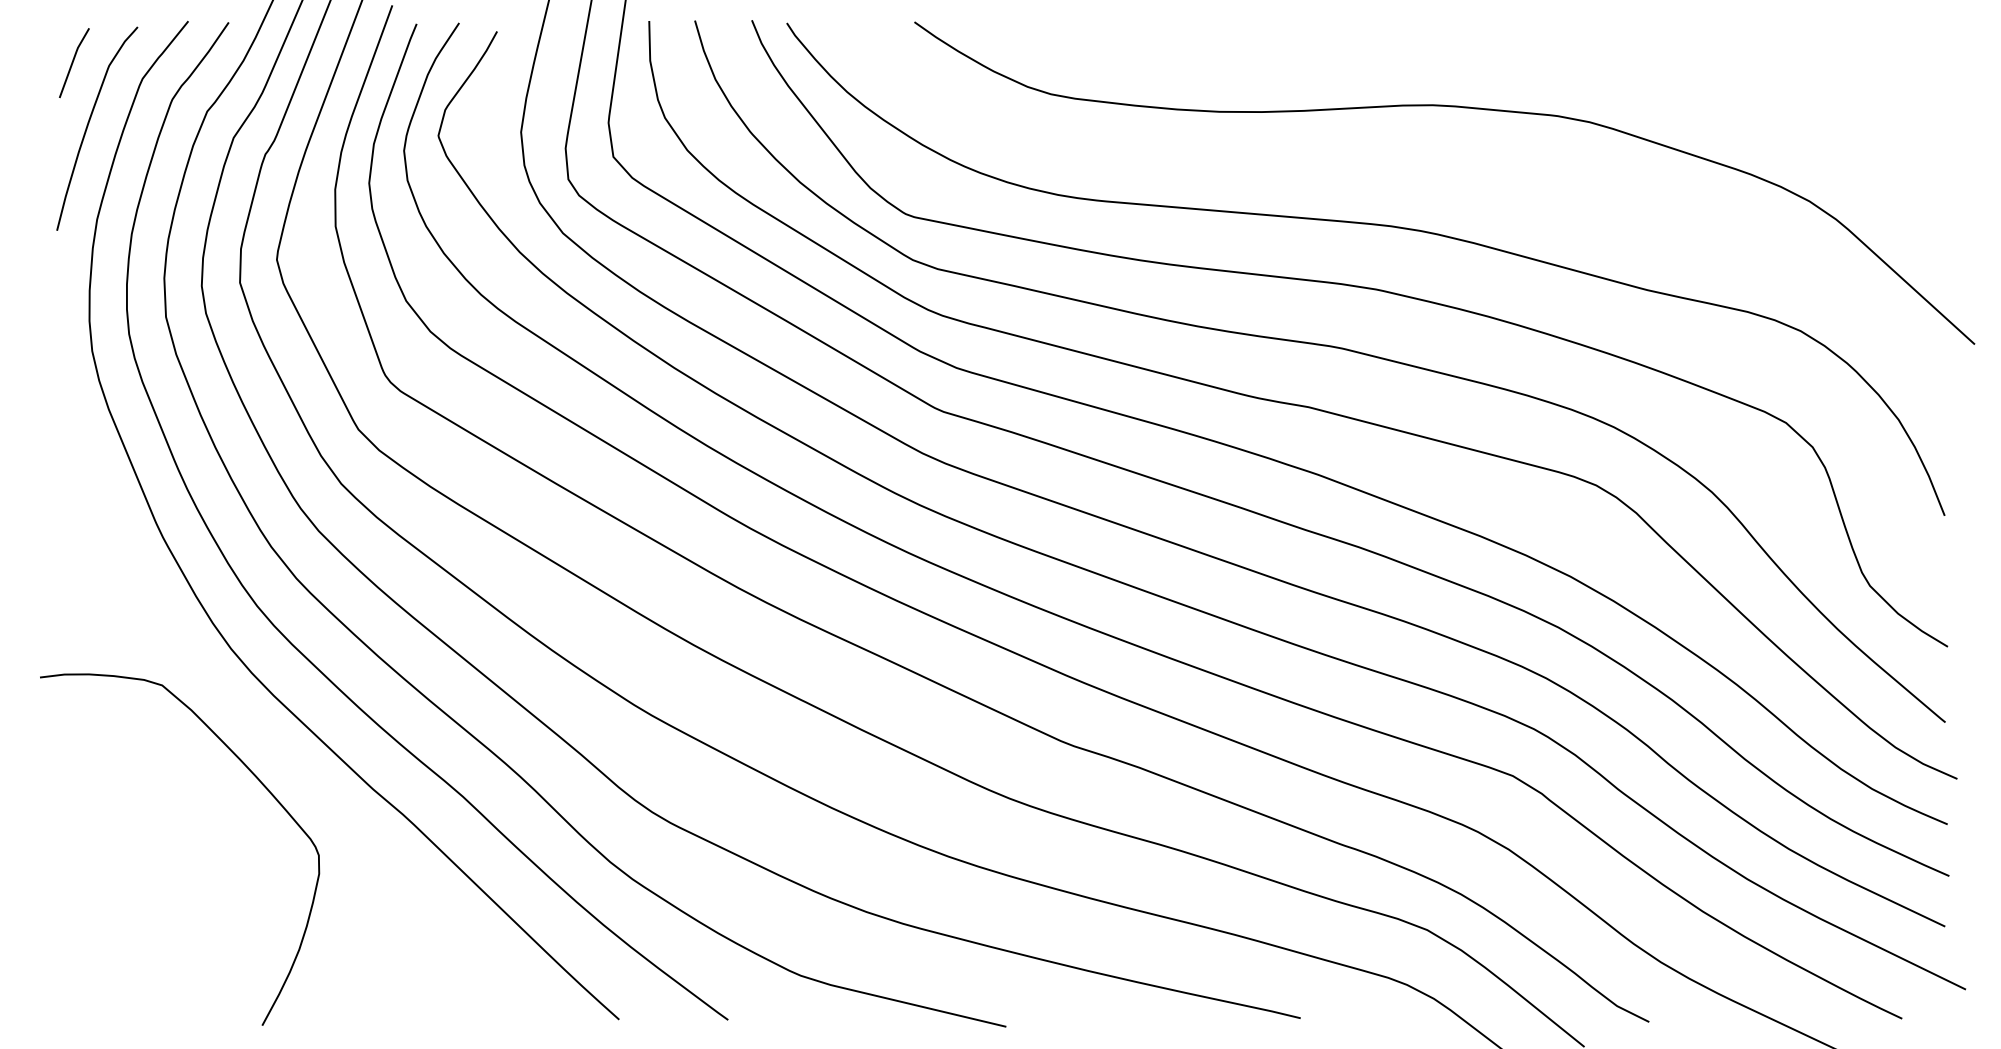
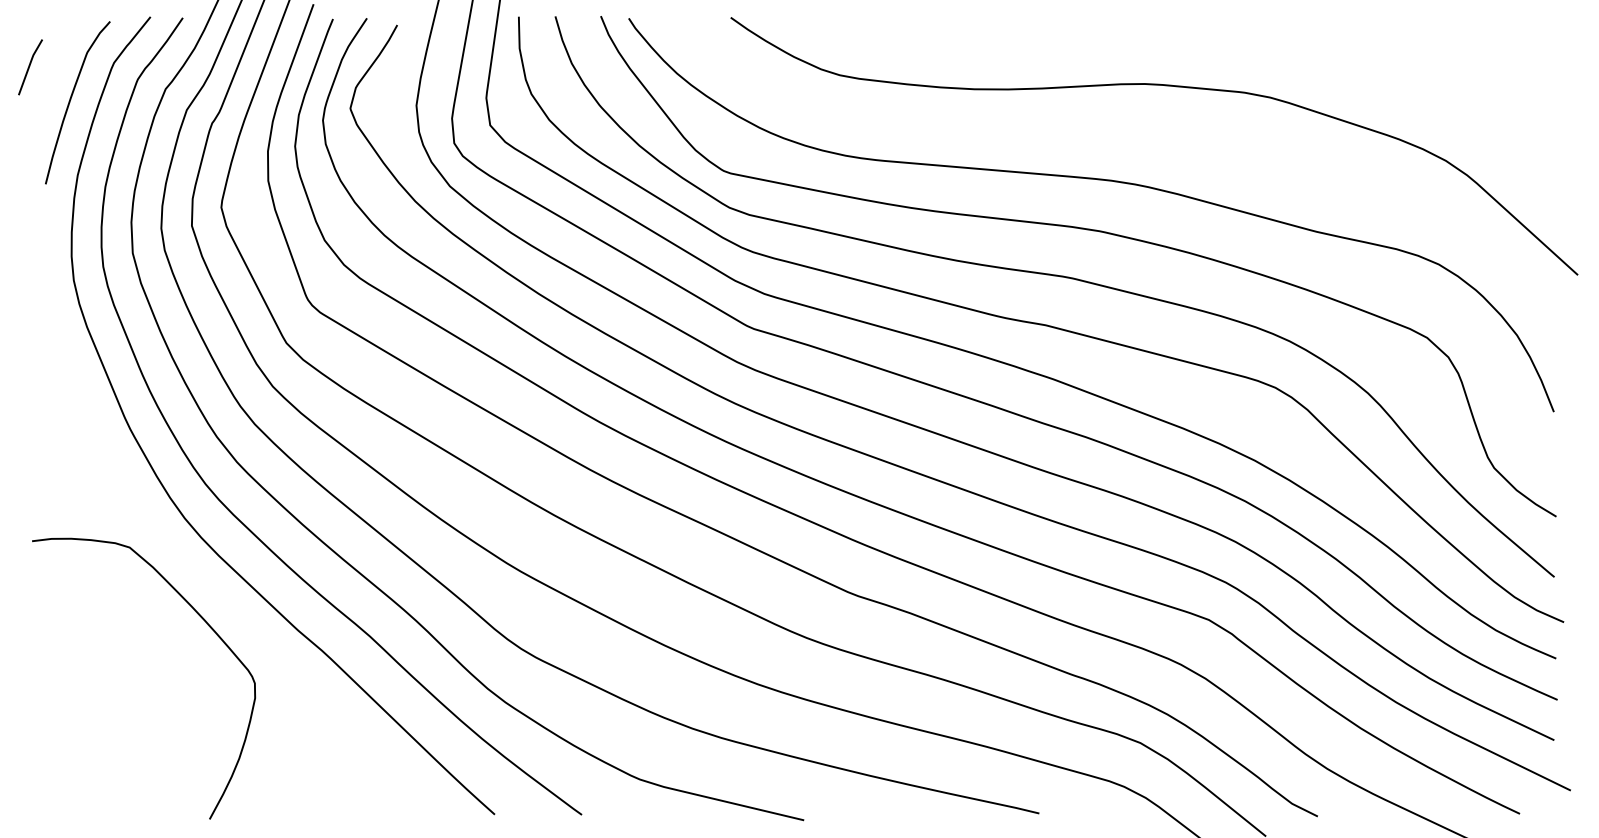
line: (74, 62) -> (30, 66), moved

